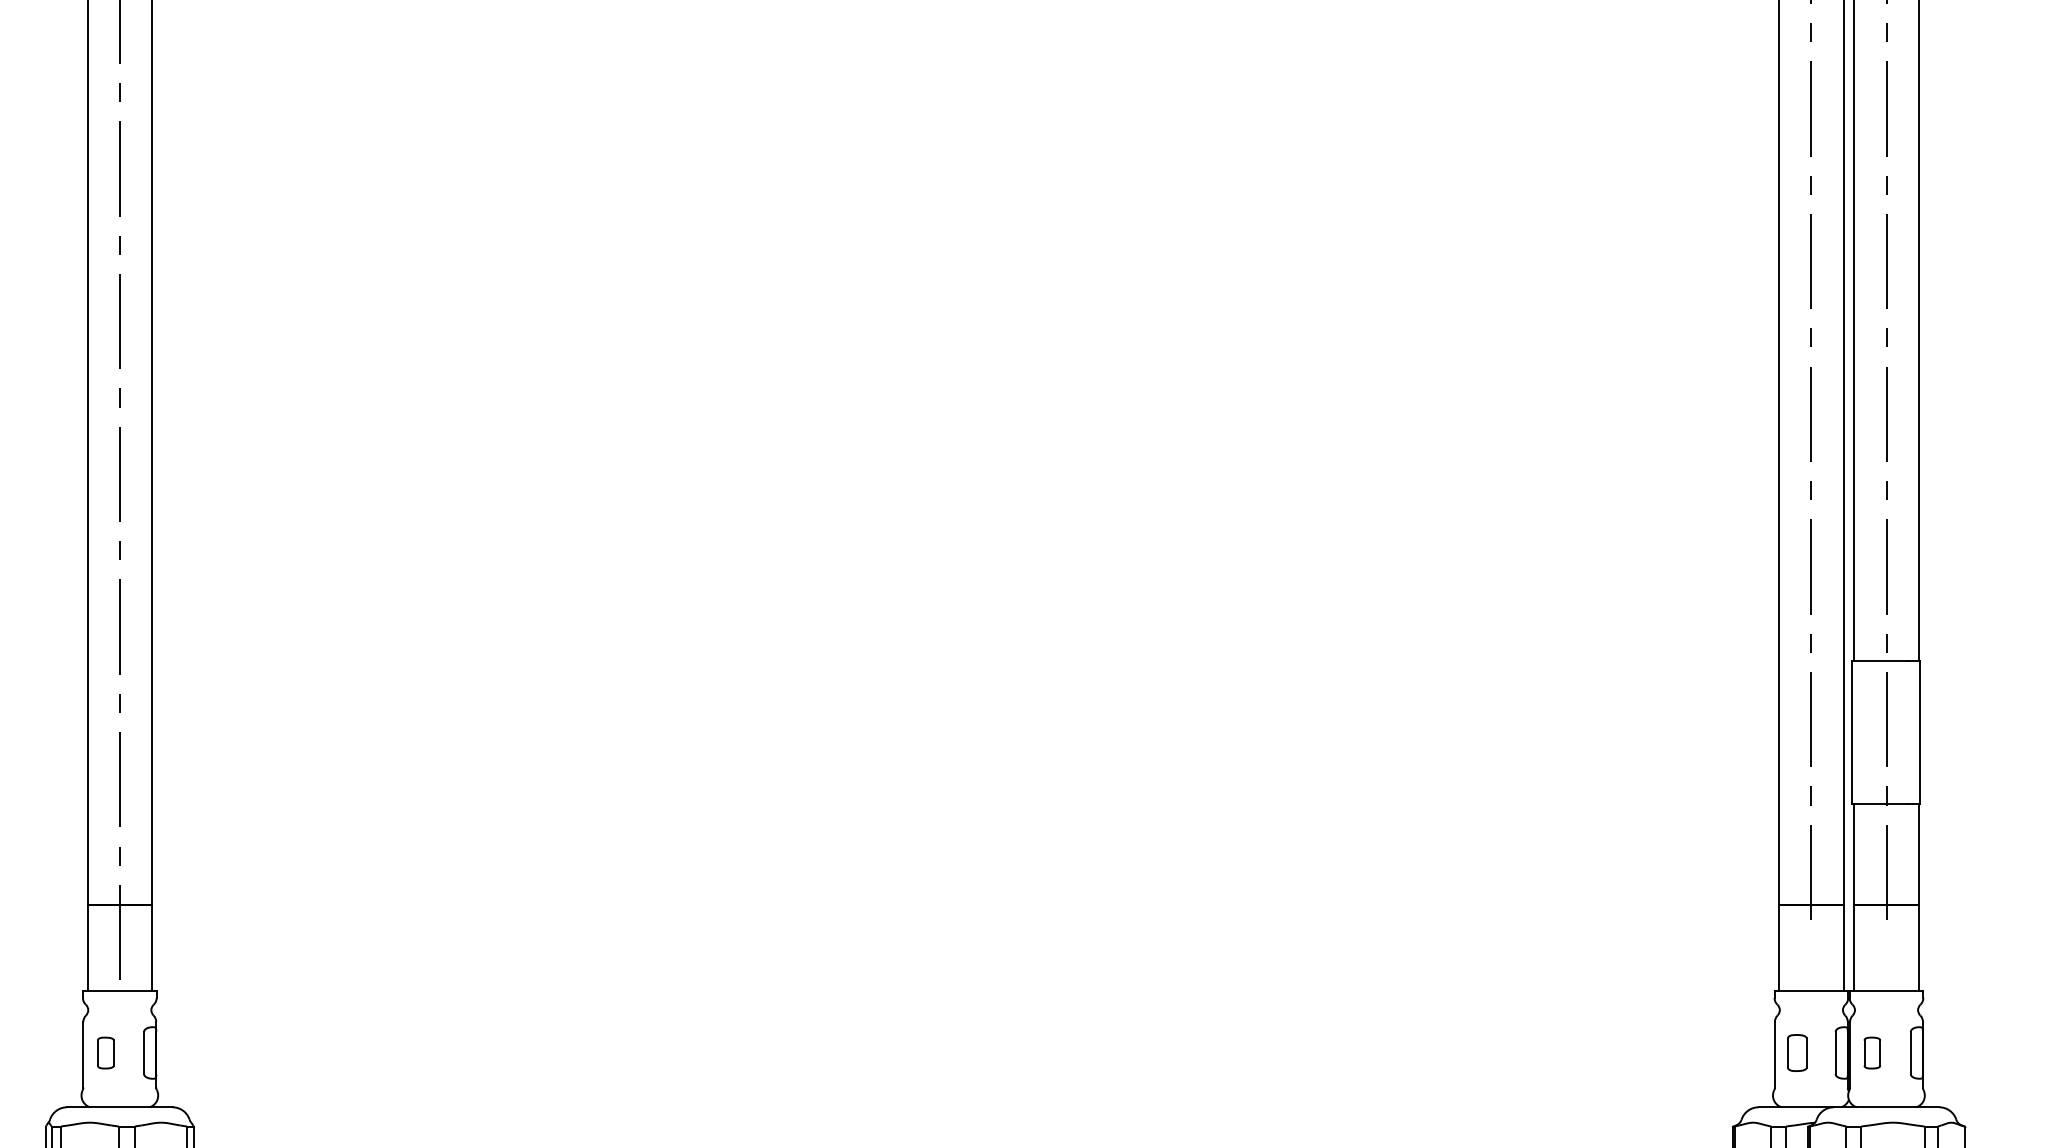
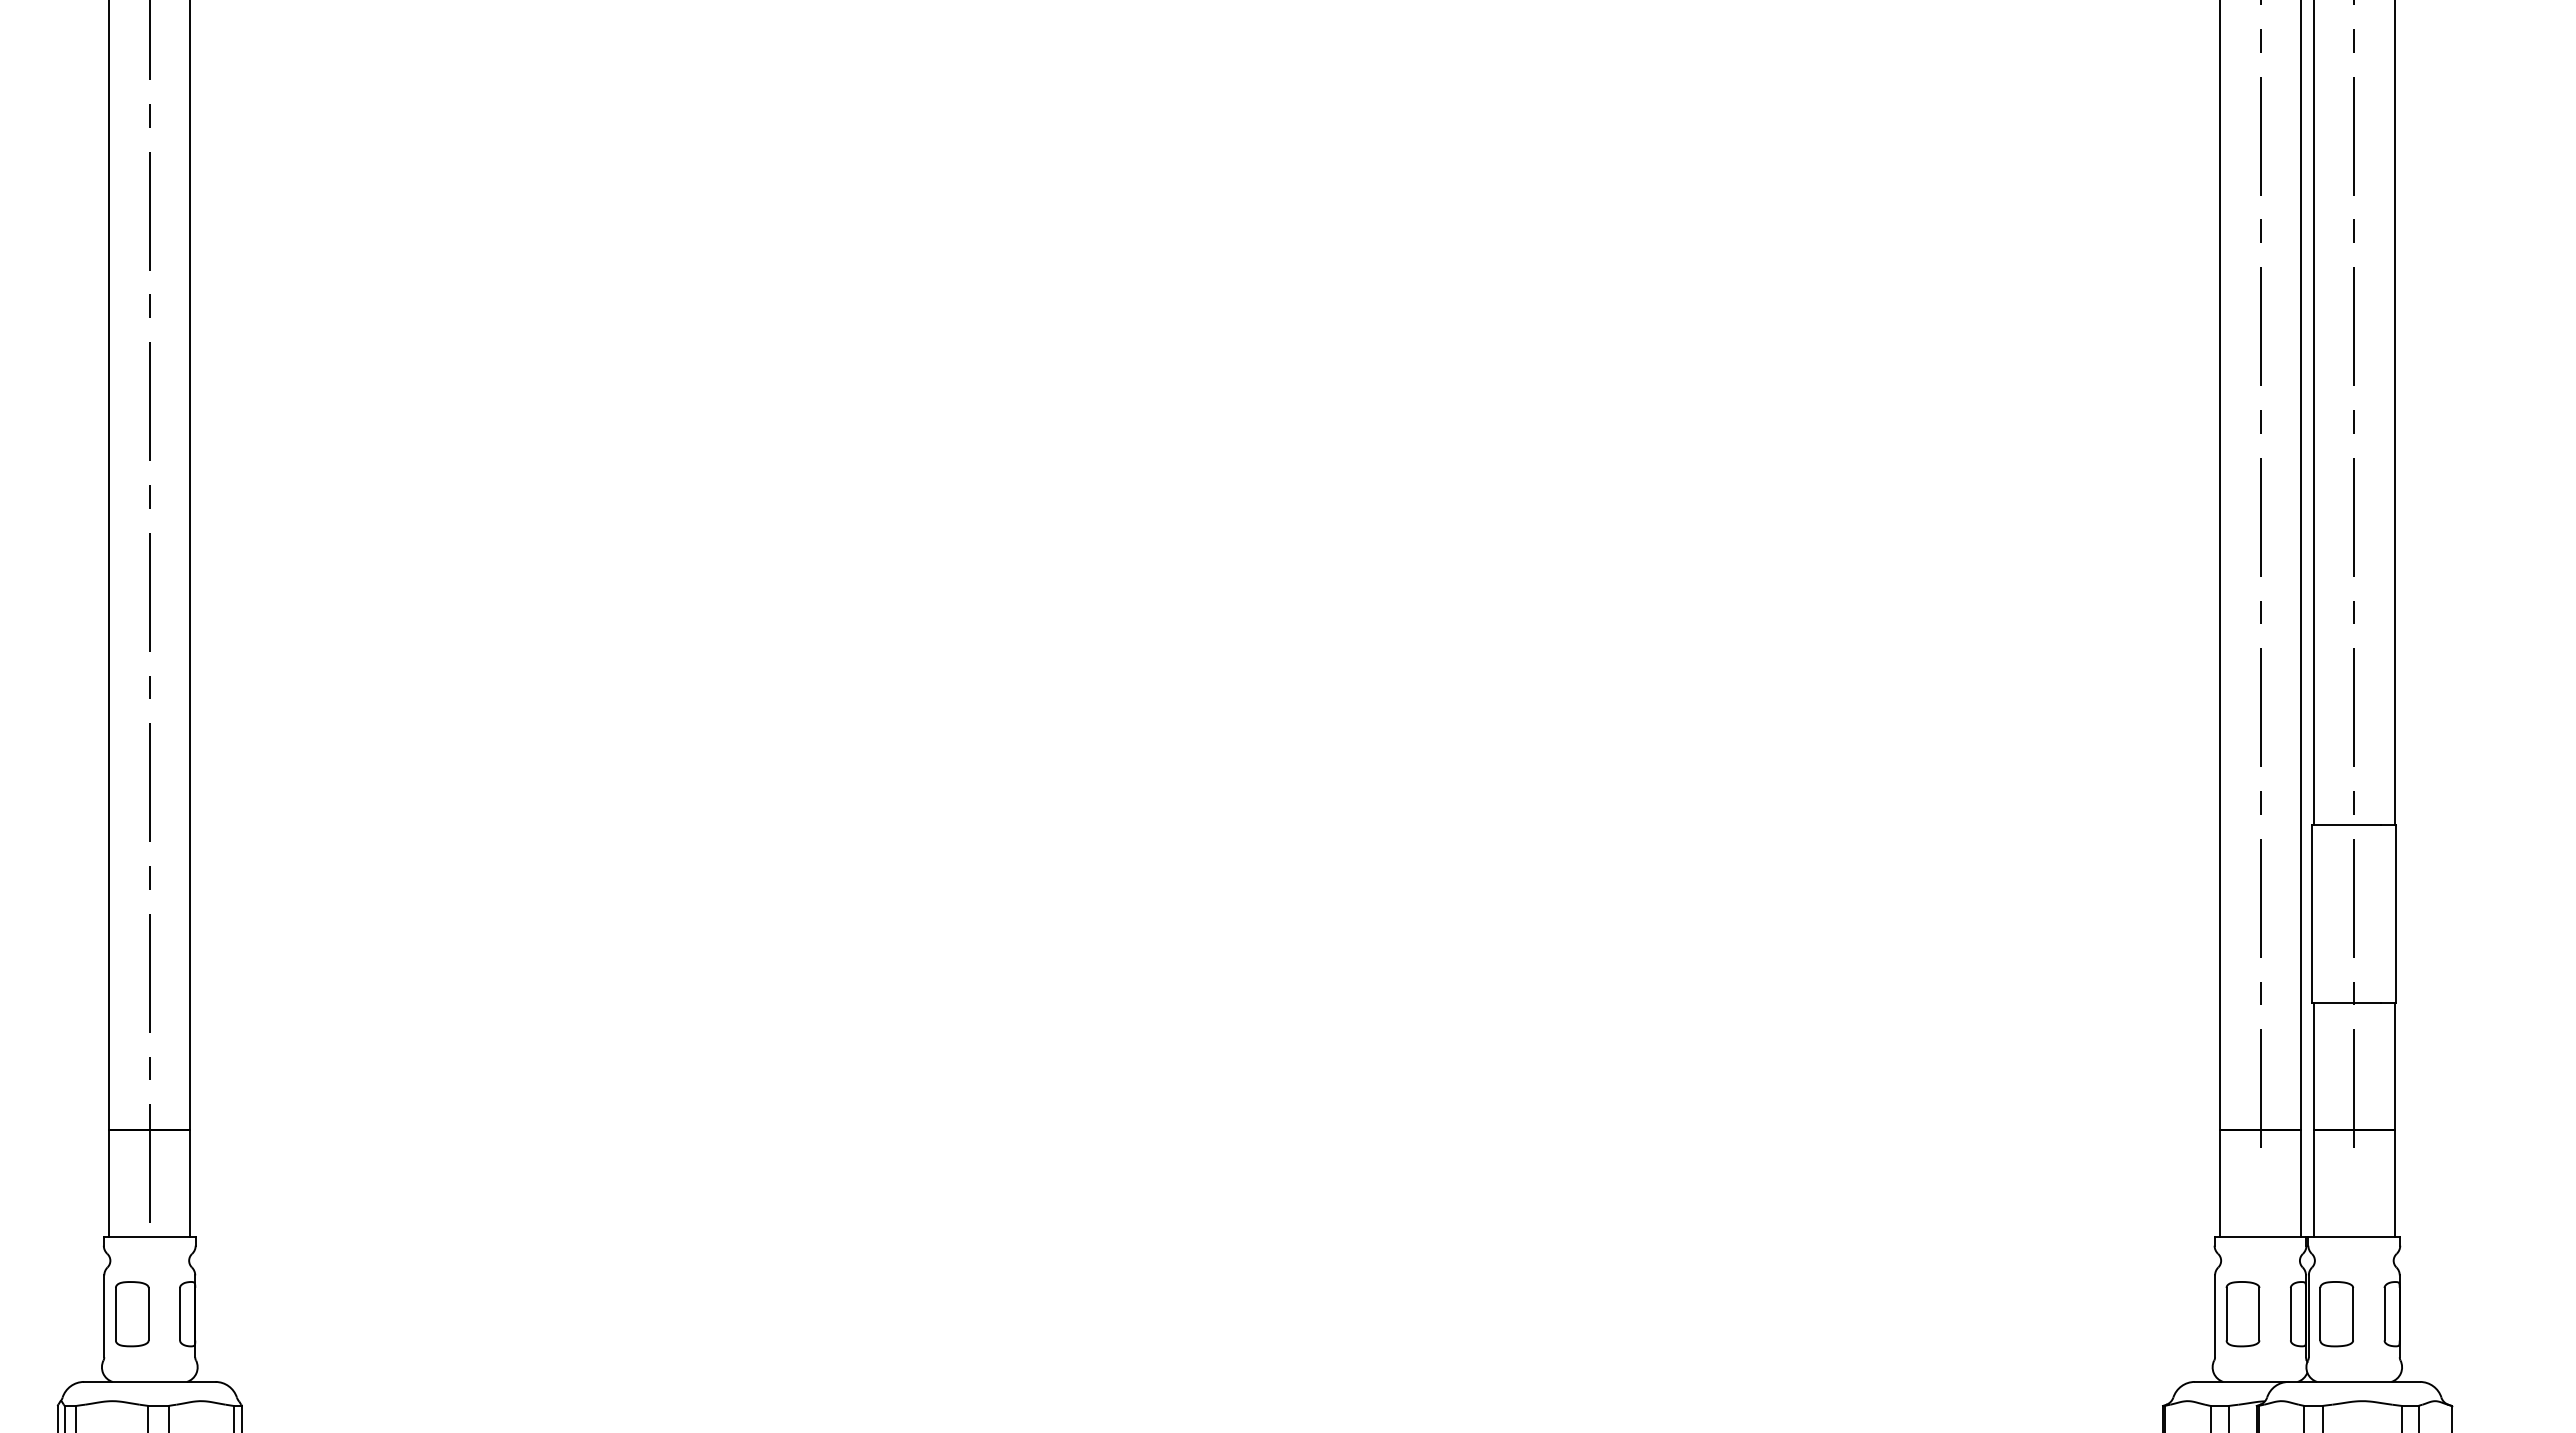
part: (105, 1053) -> (132, 1314), size x1.67
part: (1796, 1053) -> (2242, 1314), size x1.43
part: (1872, 1053) -> (2336, 1314), size x1.67

